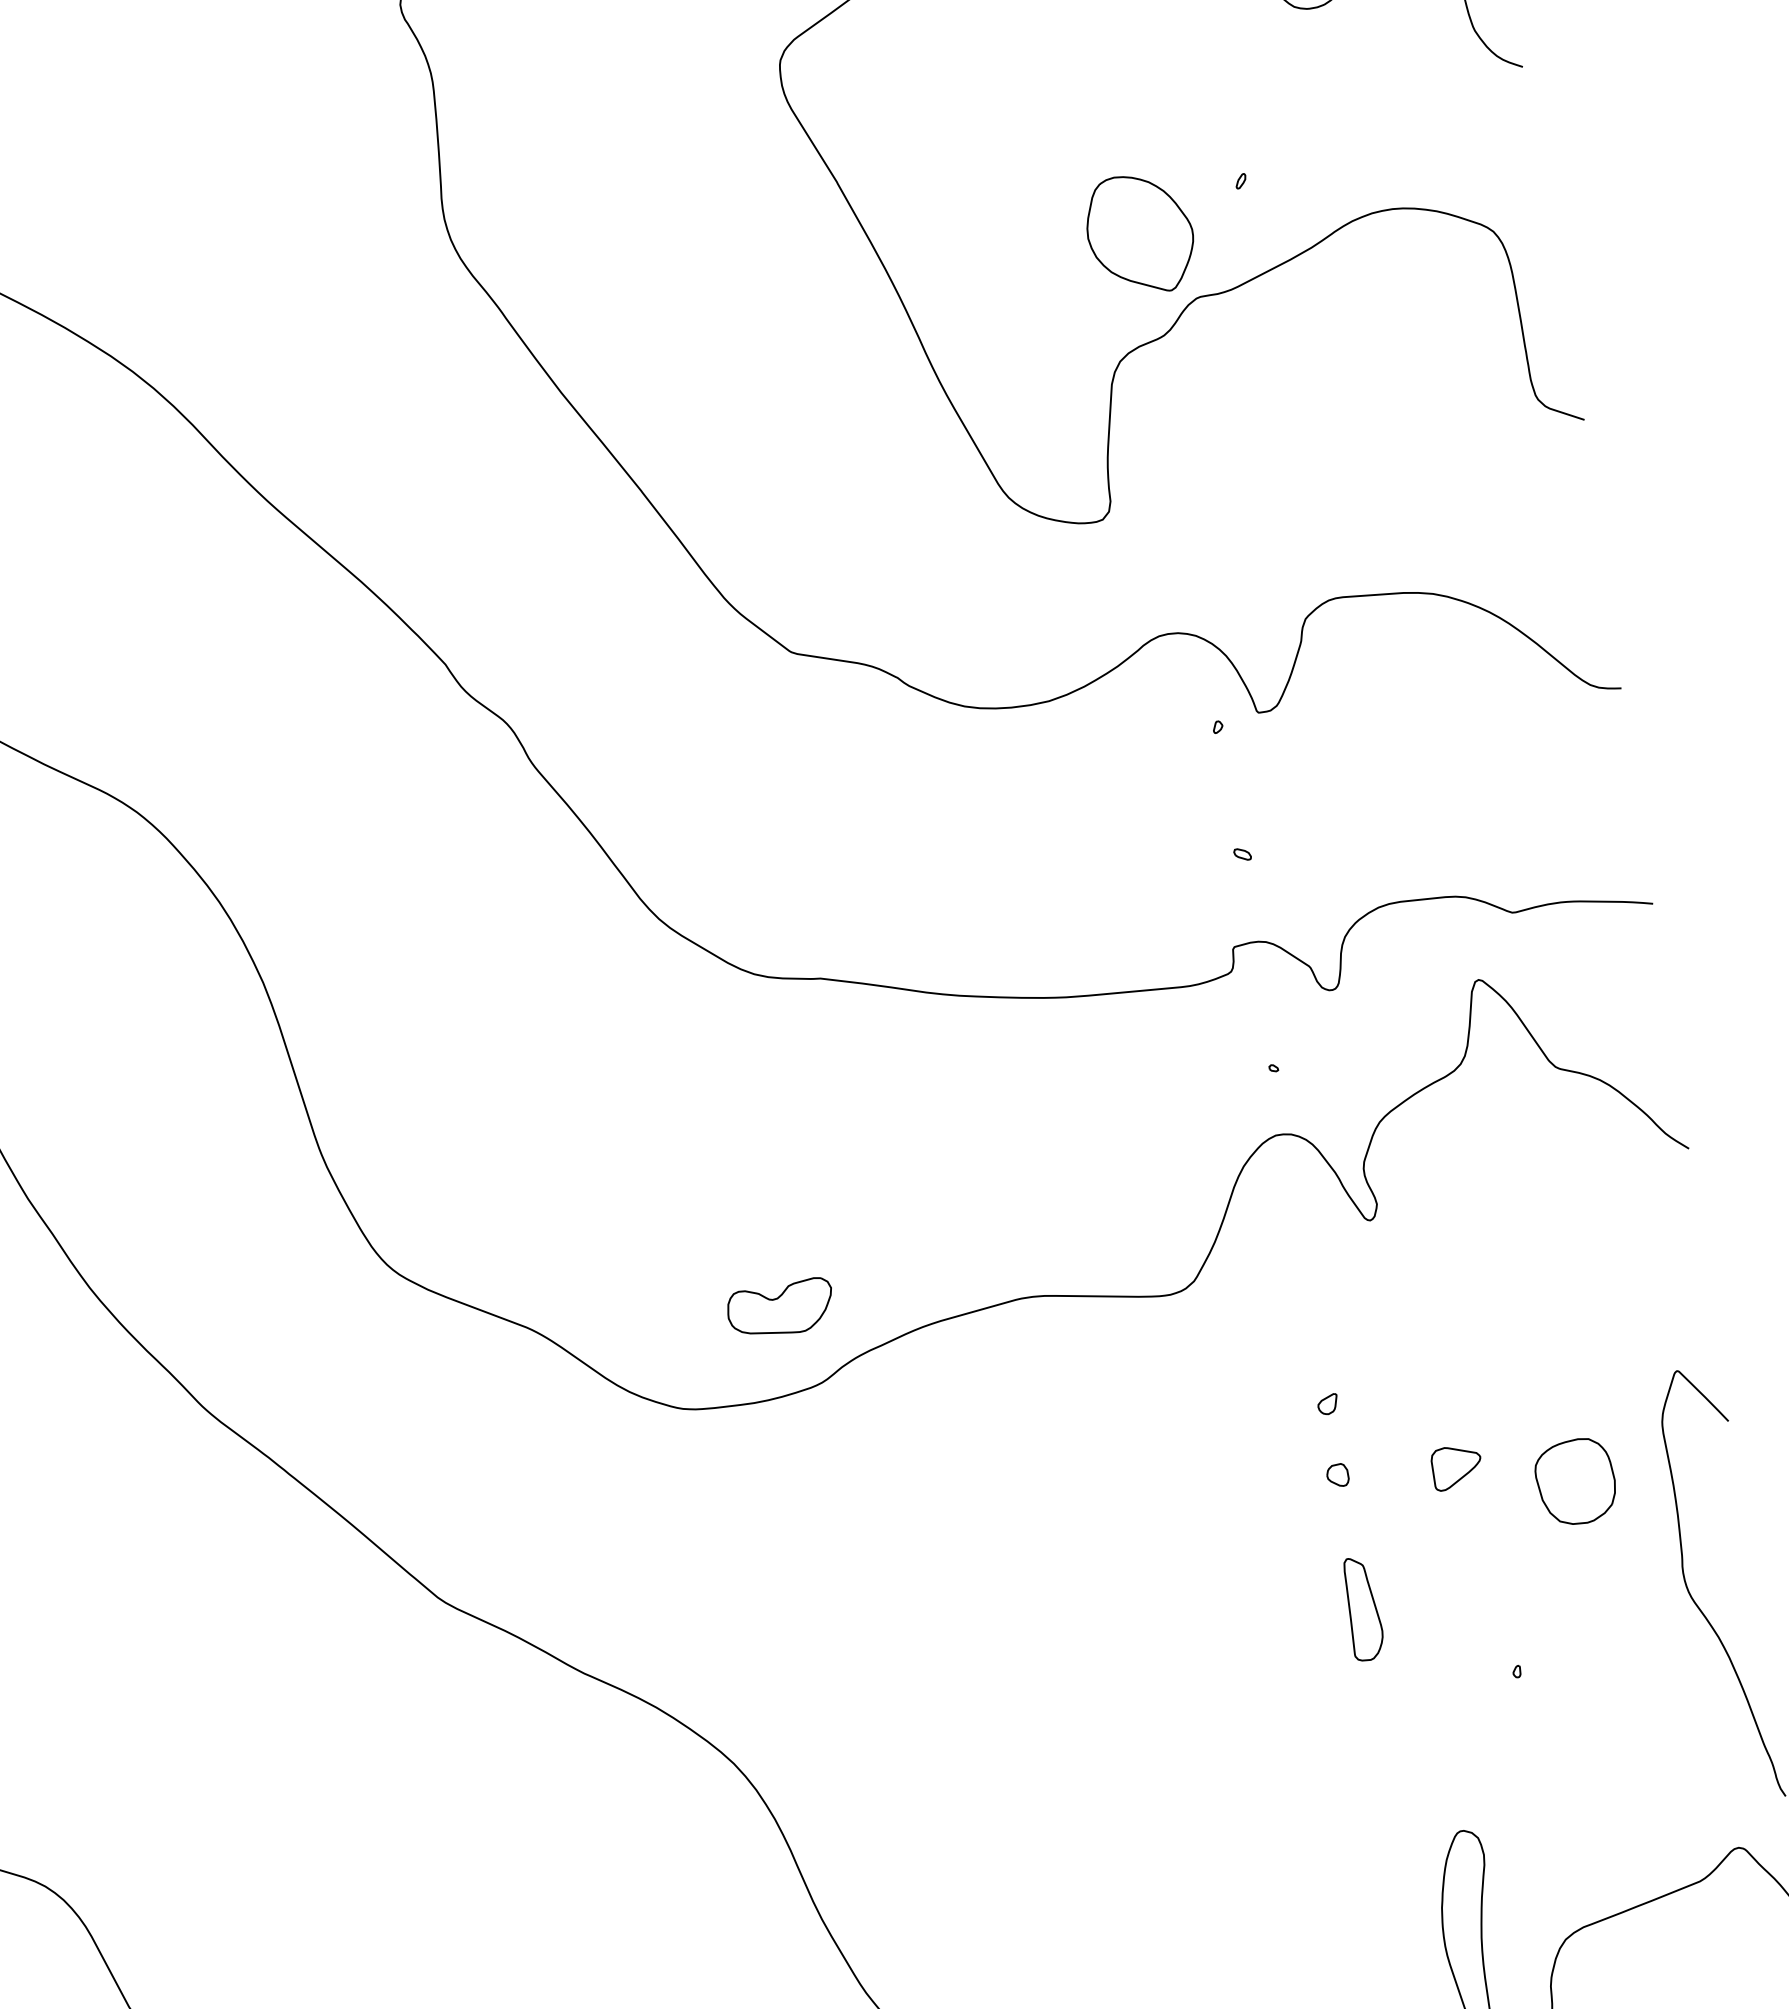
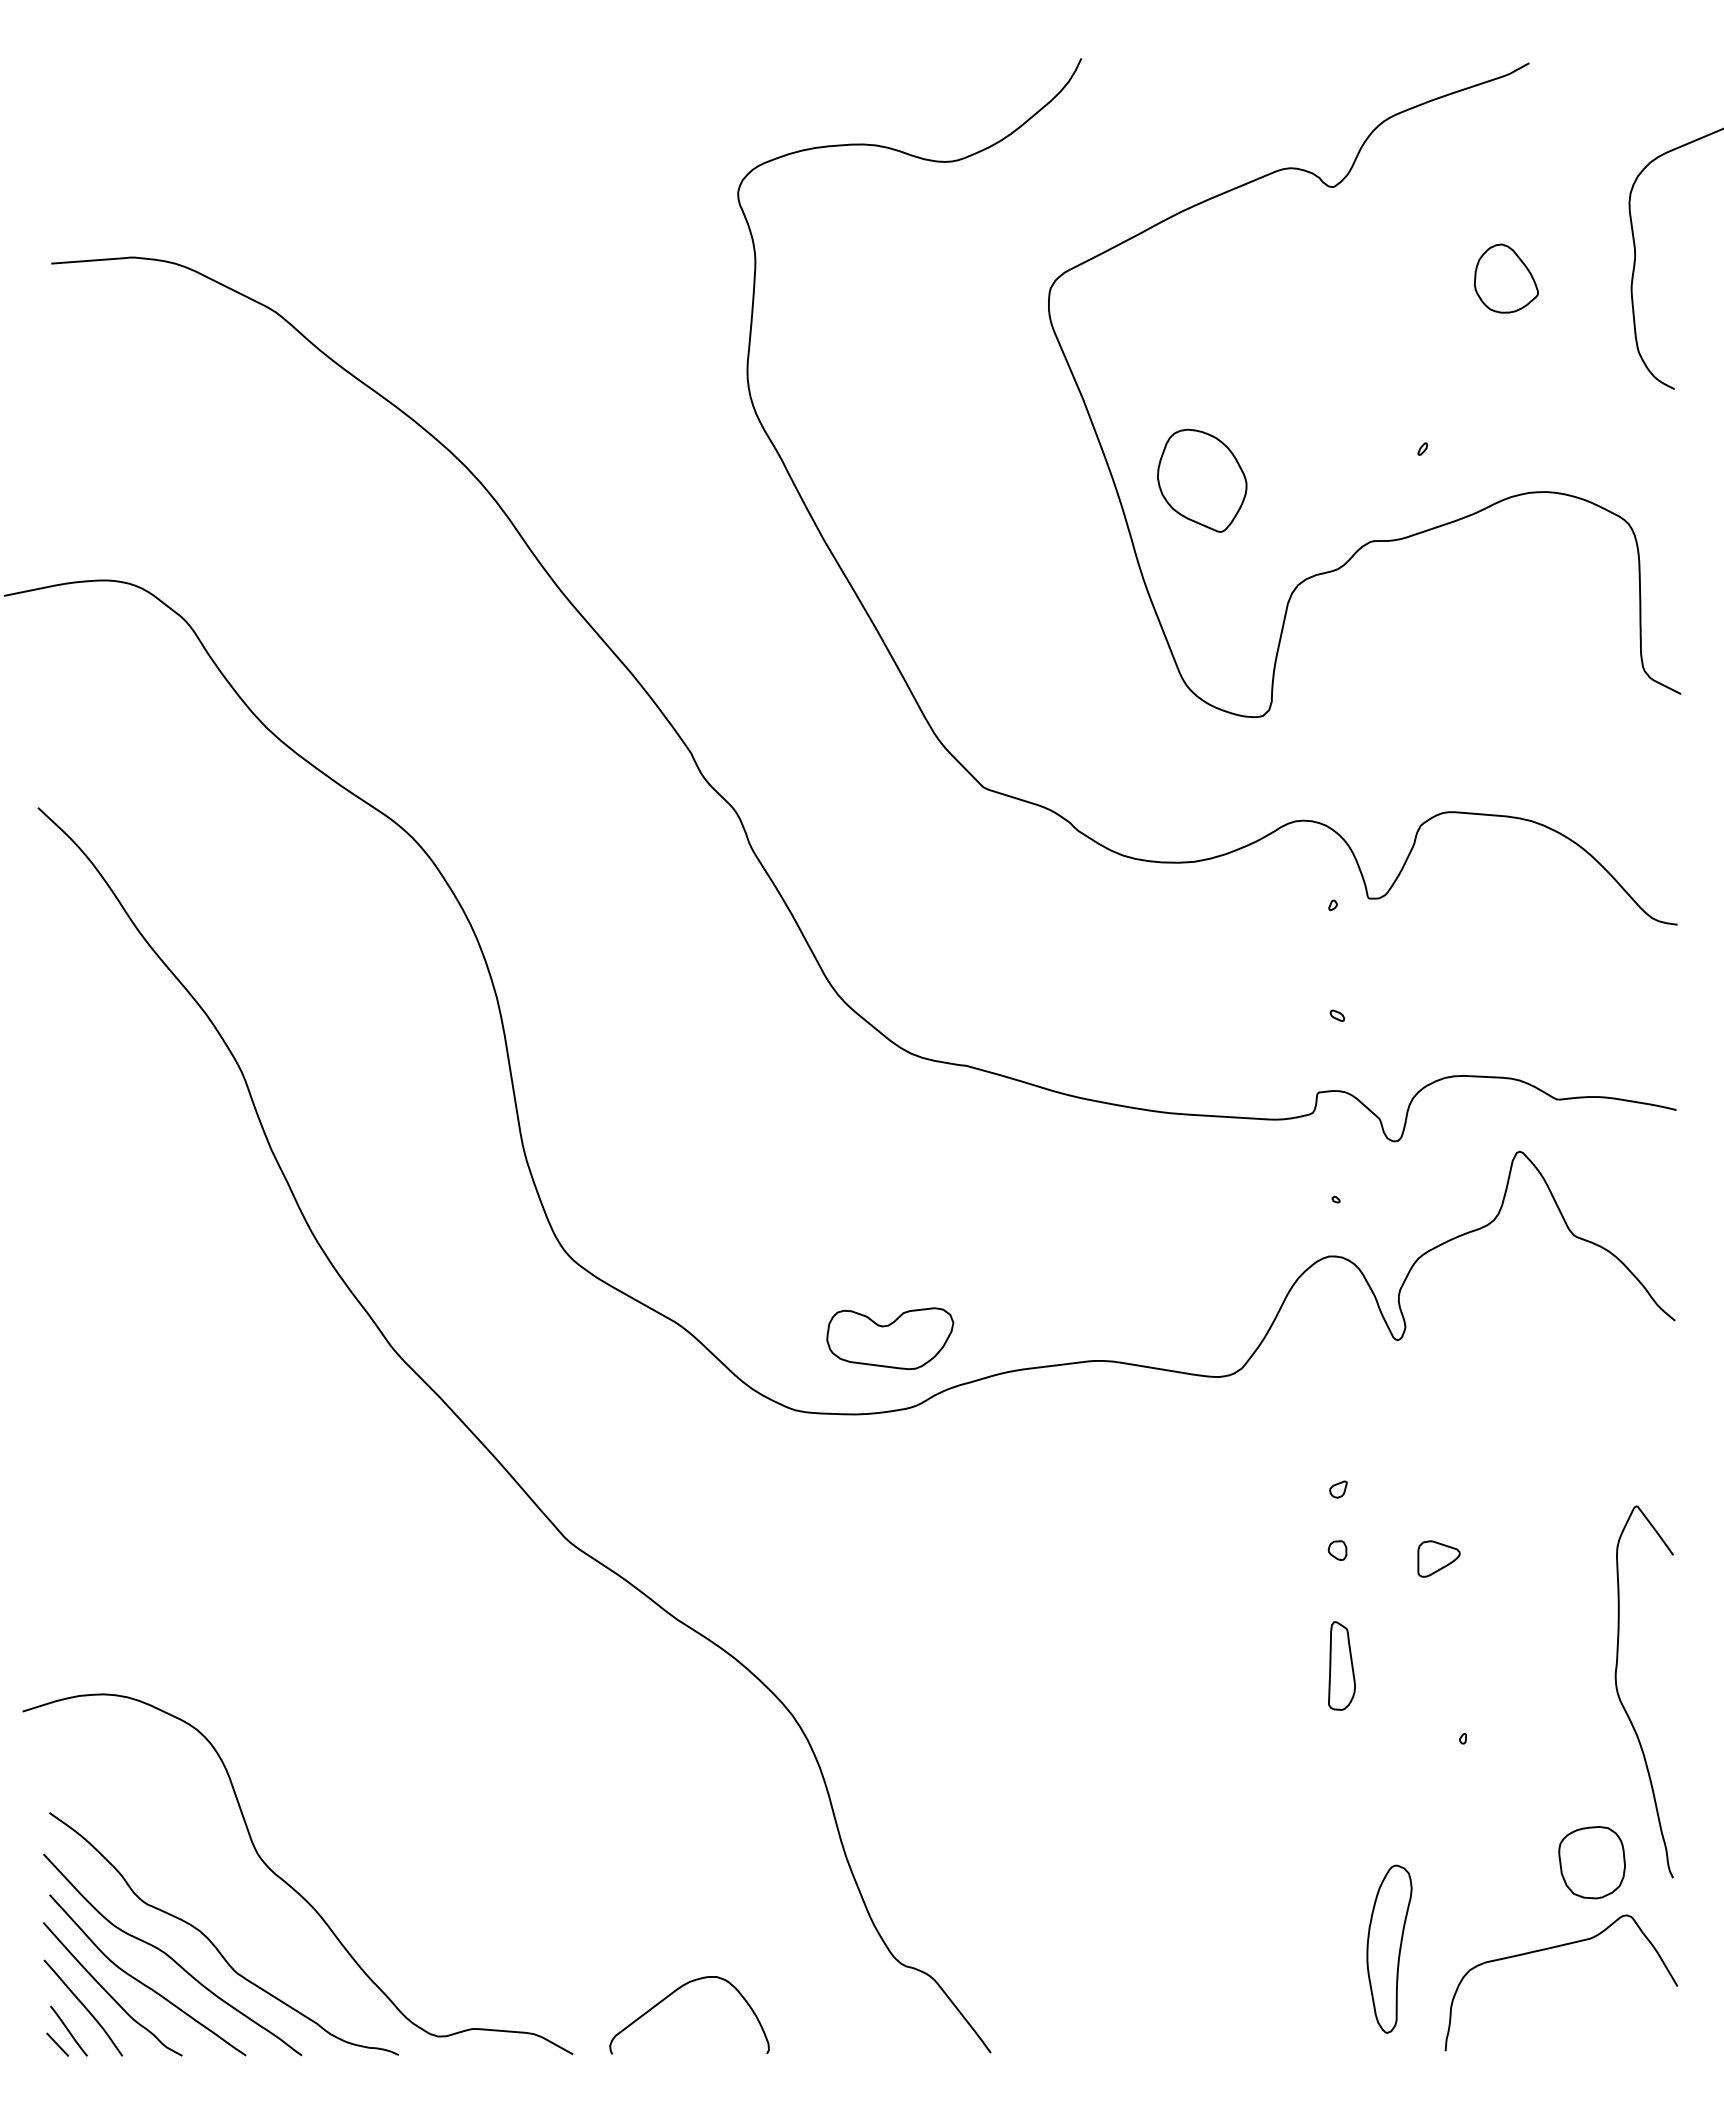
part: (1140, 233) -> (1202, 480), moved
part: (780, 1308) -> (890, 1338), size x1.4
part: (1575, 1481) -> (1591, 1862), moved

